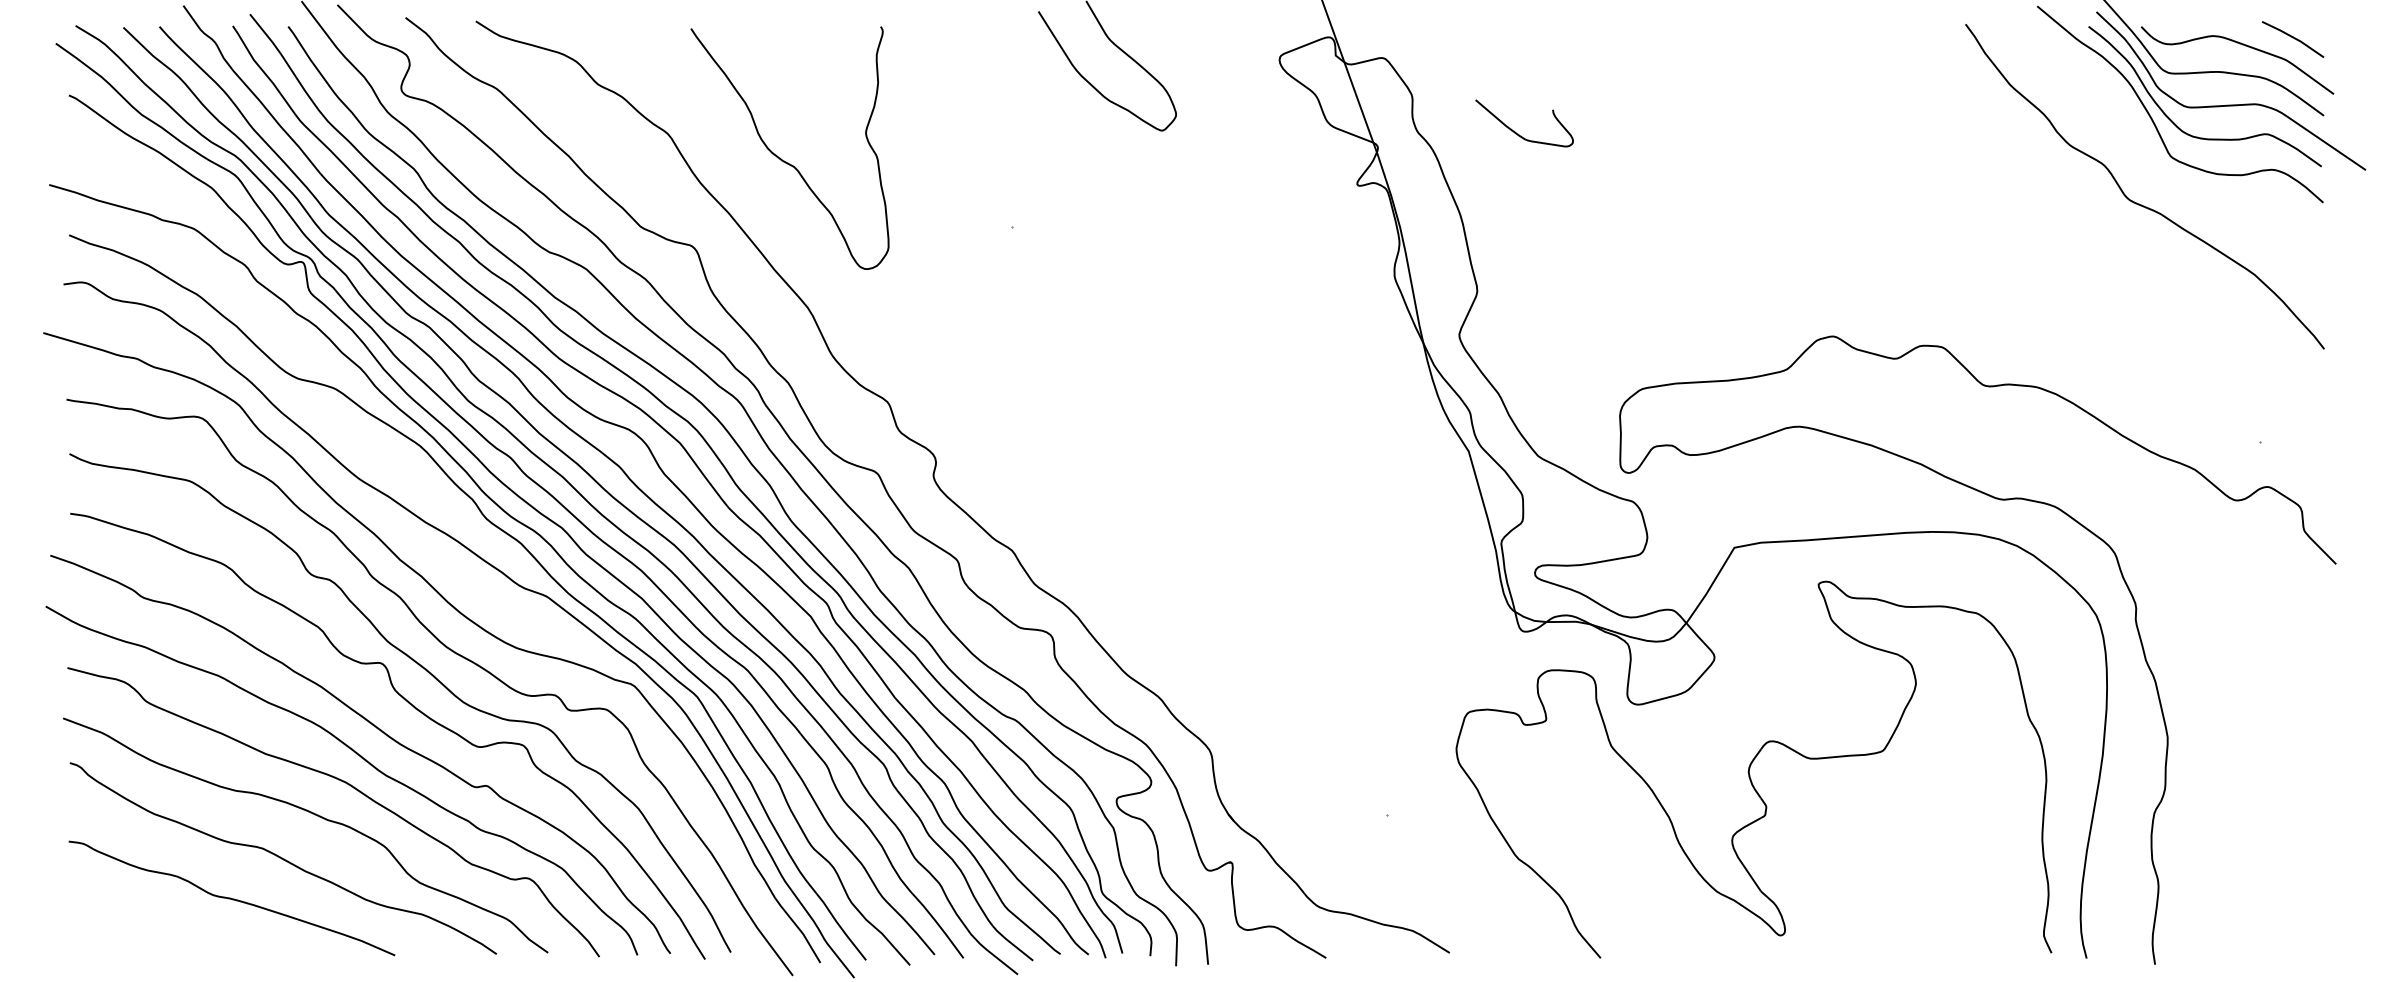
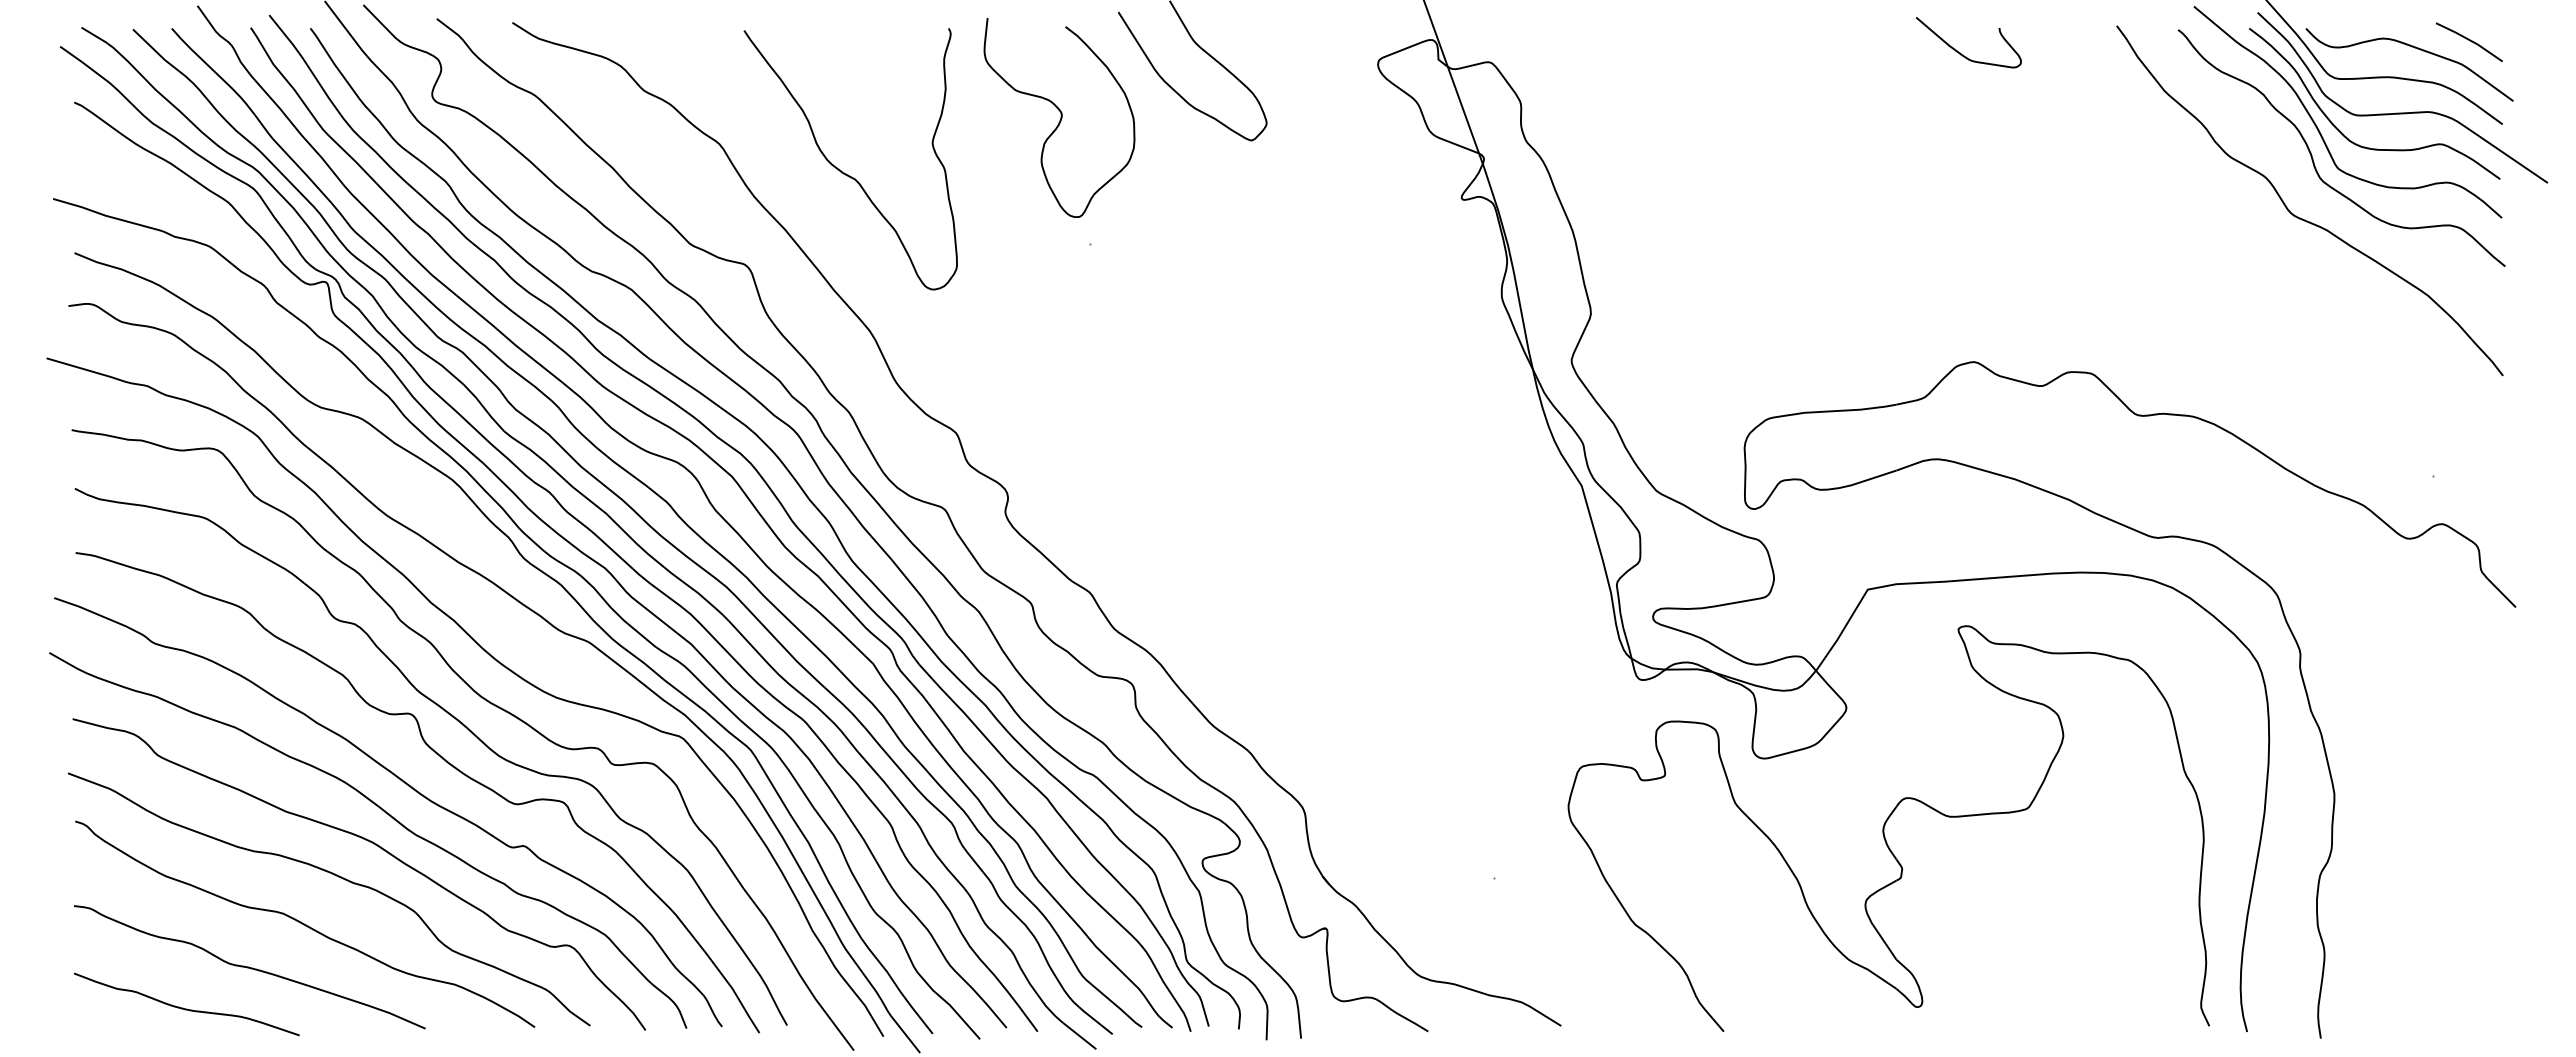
curve: (984, 109) -> (1060, 117), added
curve: (1516, 132) -> (1960, 52), moved
curve: (2147, 144) -> (2312, 155), added
curve: (173, 936) -> (186, 1008), added

